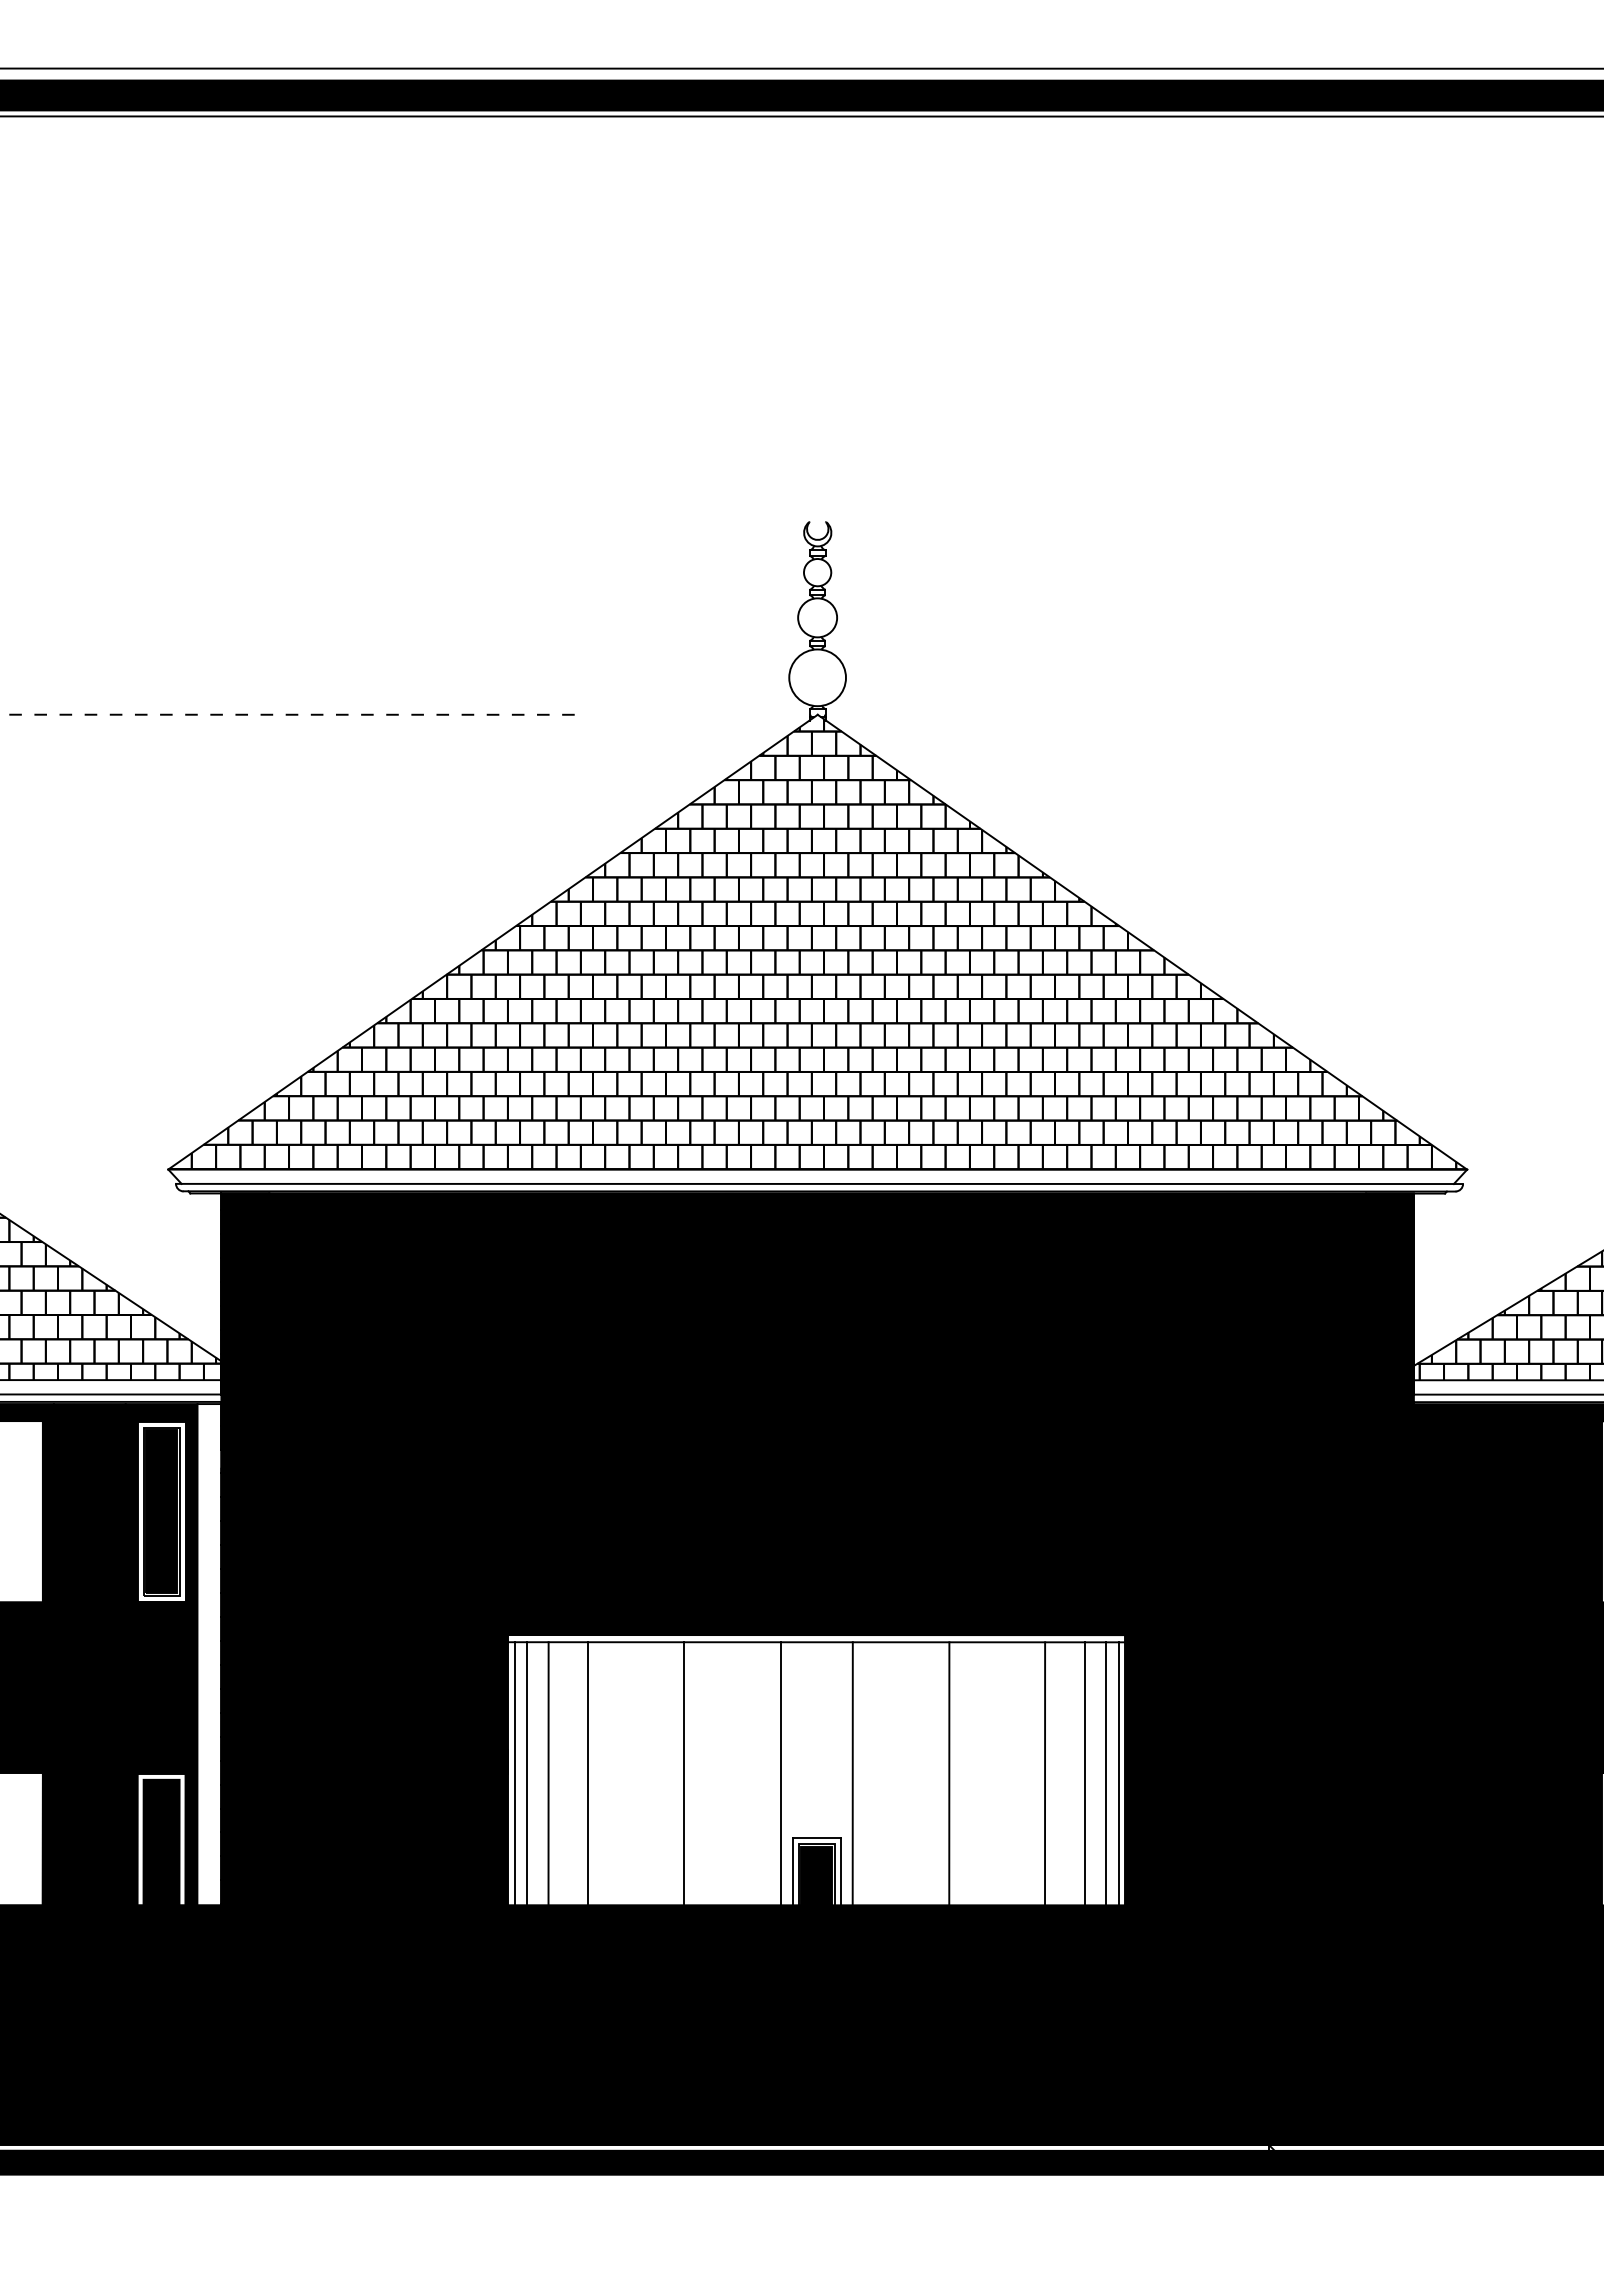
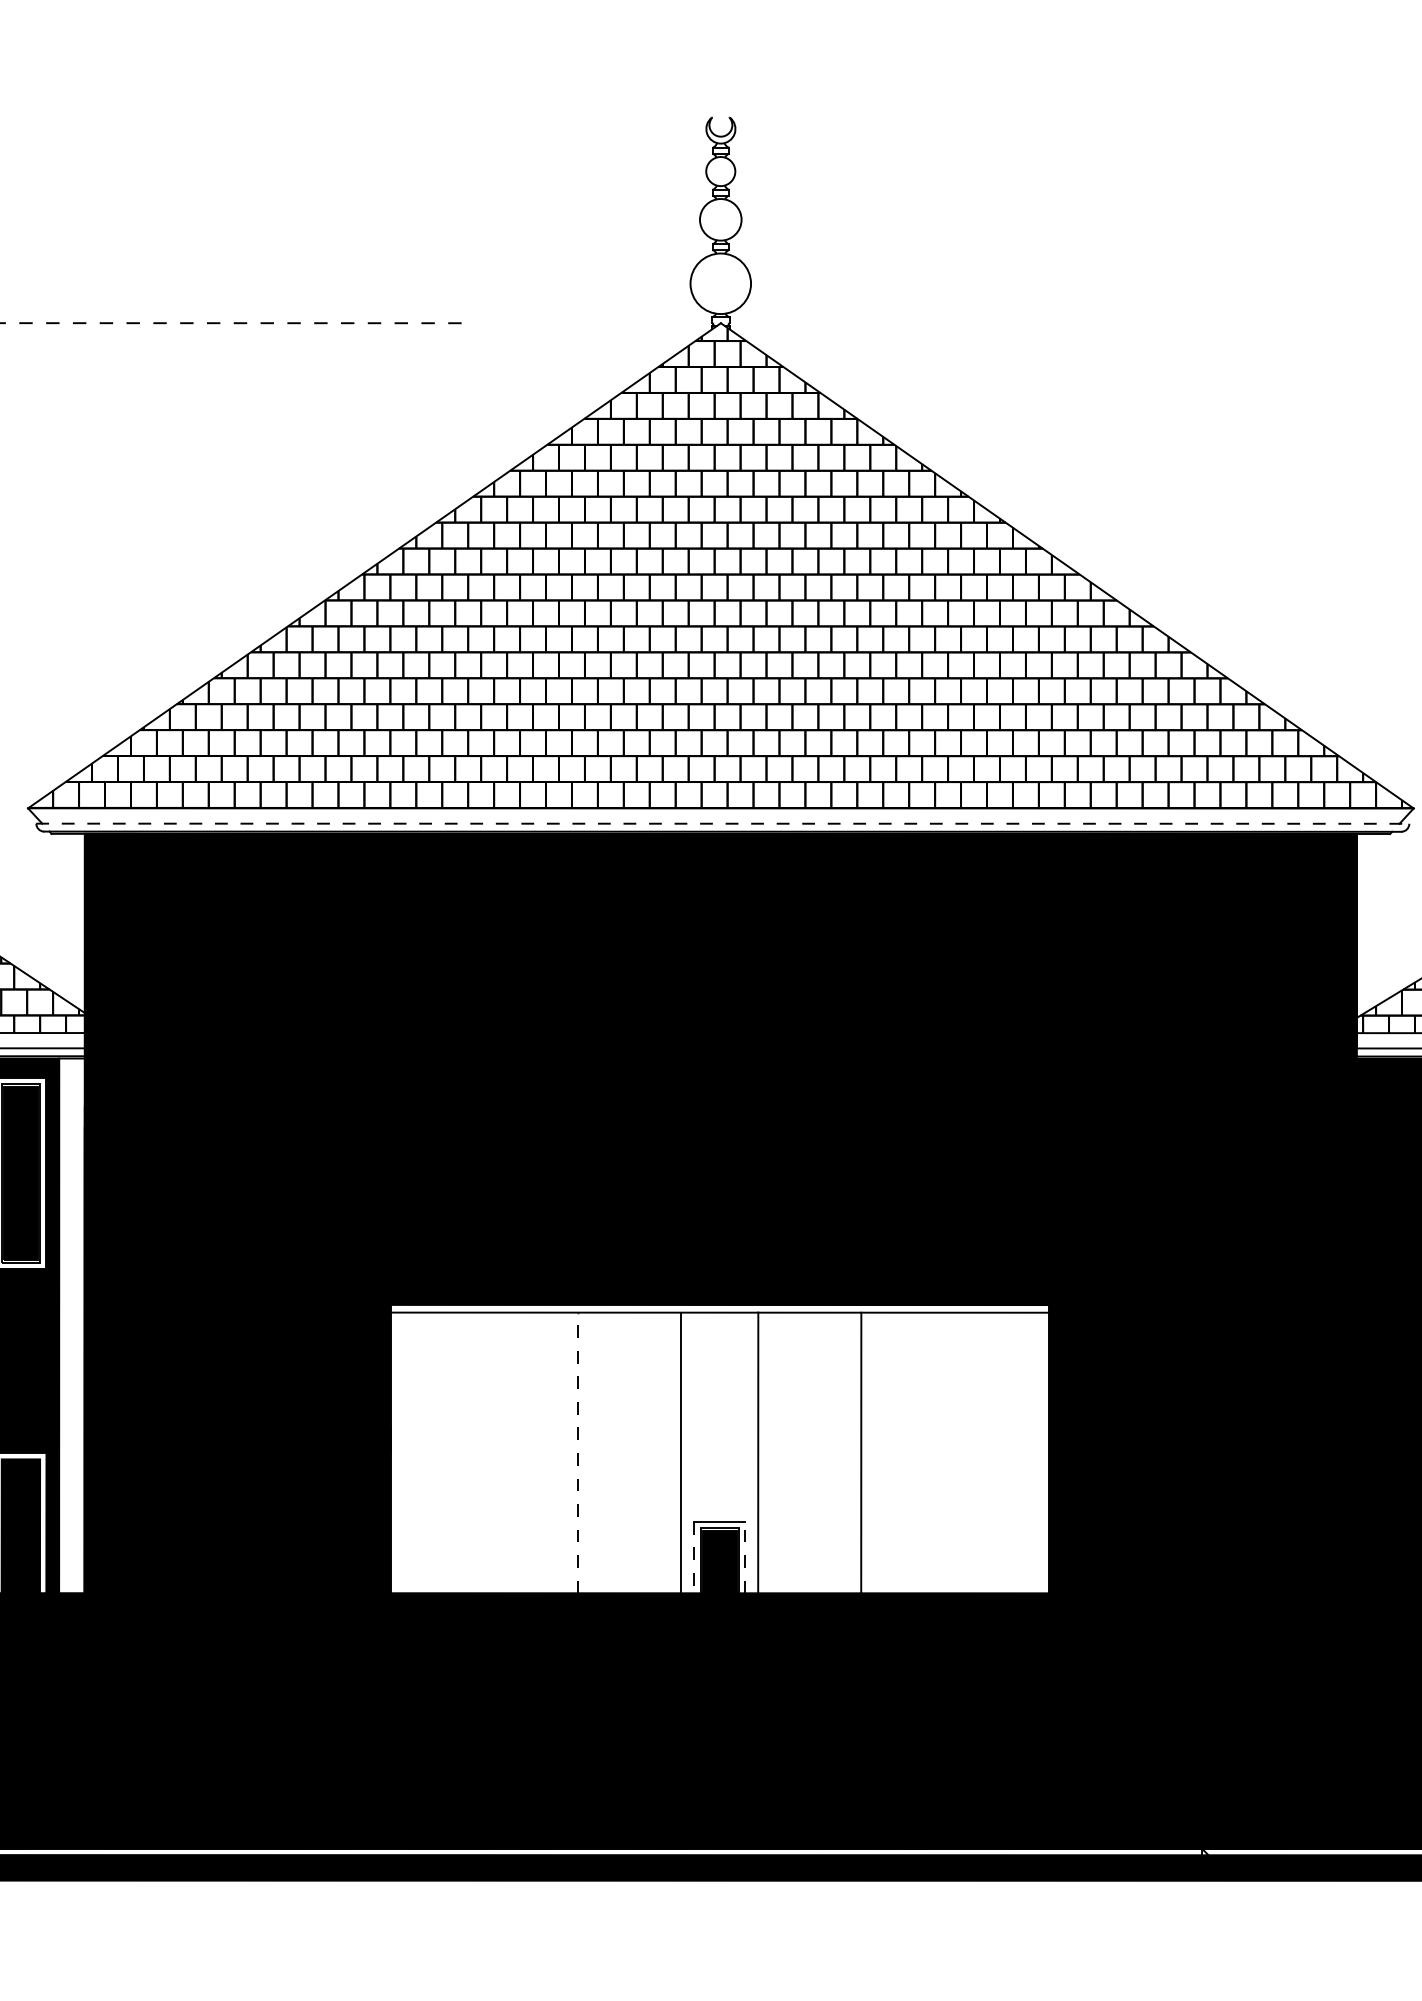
line: (819, 1183) -> (722, 823), solid -> dashed
line: (514, 1773) -> (397, 1452), removed
line: (527, 1773) -> (411, 1452), removed
line: (548, 1773) -> (433, 1452), removed
line: (588, 1773) -> (476, 1452), removed
line: (684, 1773) -> (578, 1452), solid -> dashed
line: (1045, 1773) -> (963, 1452), removed
line: (1084, 1773) -> (1005, 1452), removed
line: (1106, 1773) -> (1028, 1452), removed
line: (1118, 1773) -> (1041, 1452), removed
line: (792, 1871) -> (693, 1557), solid -> dashed
line: (840, 1871) -> (745, 1557), solid -> dashed

